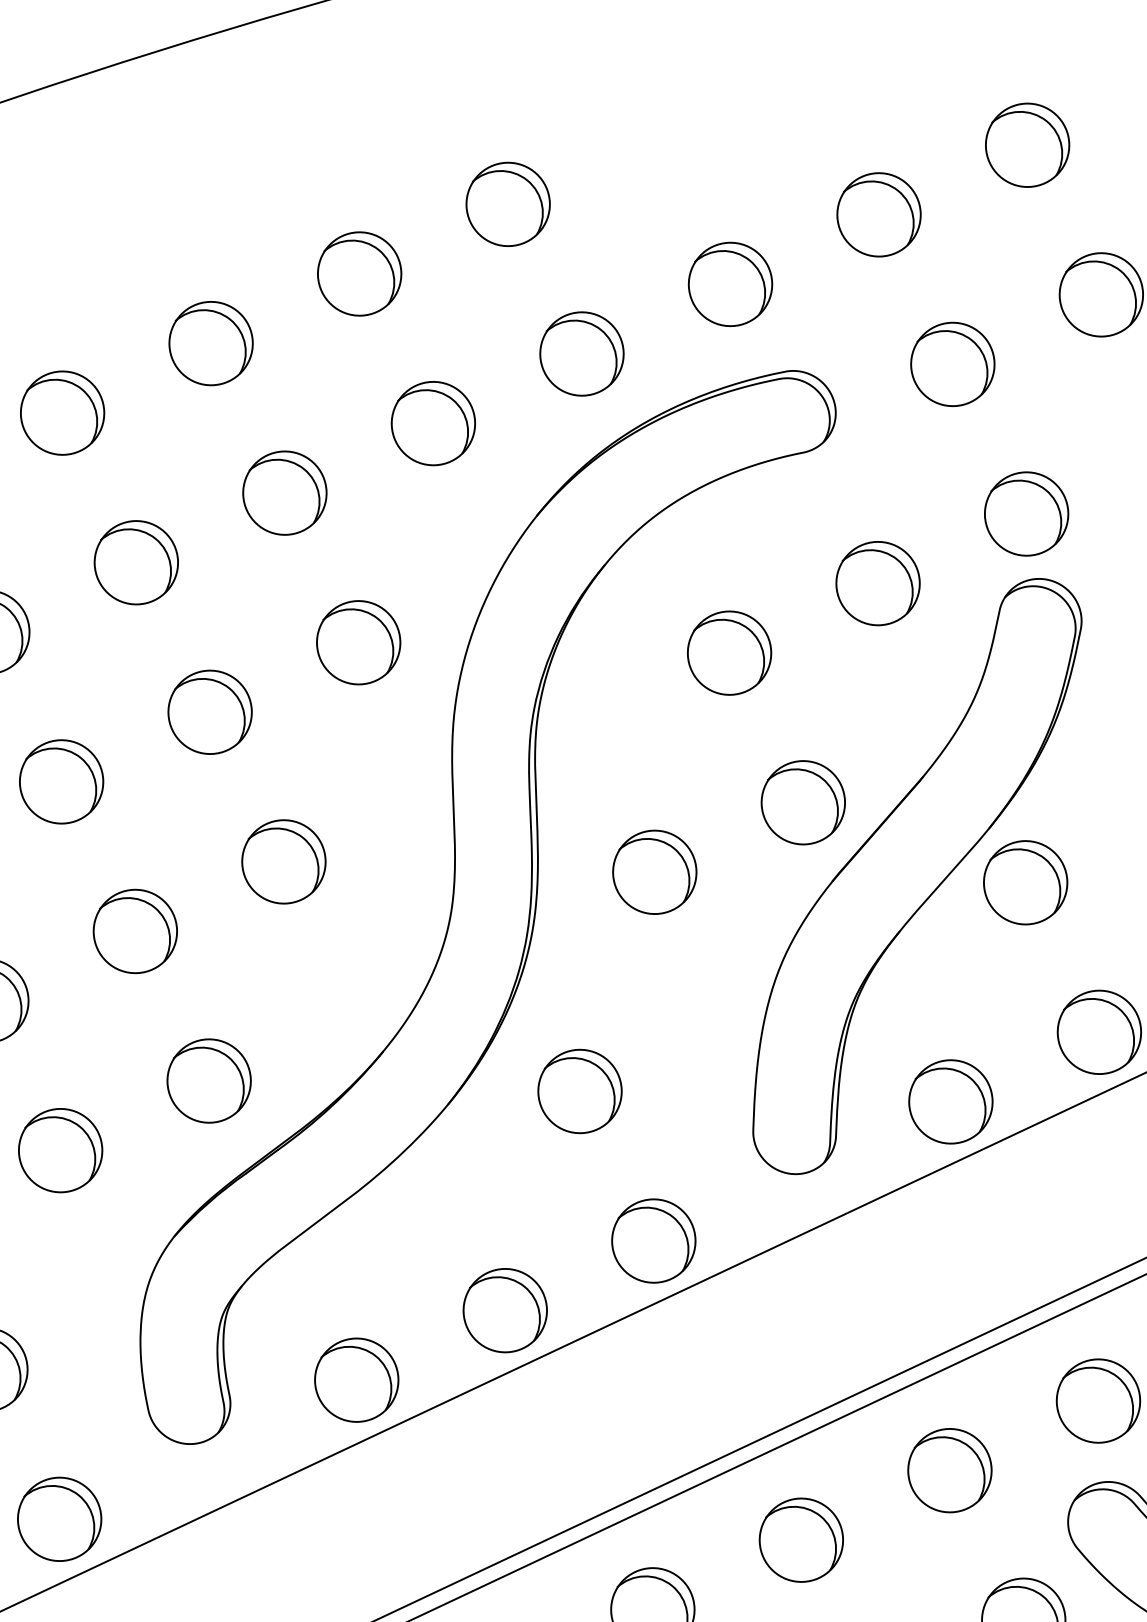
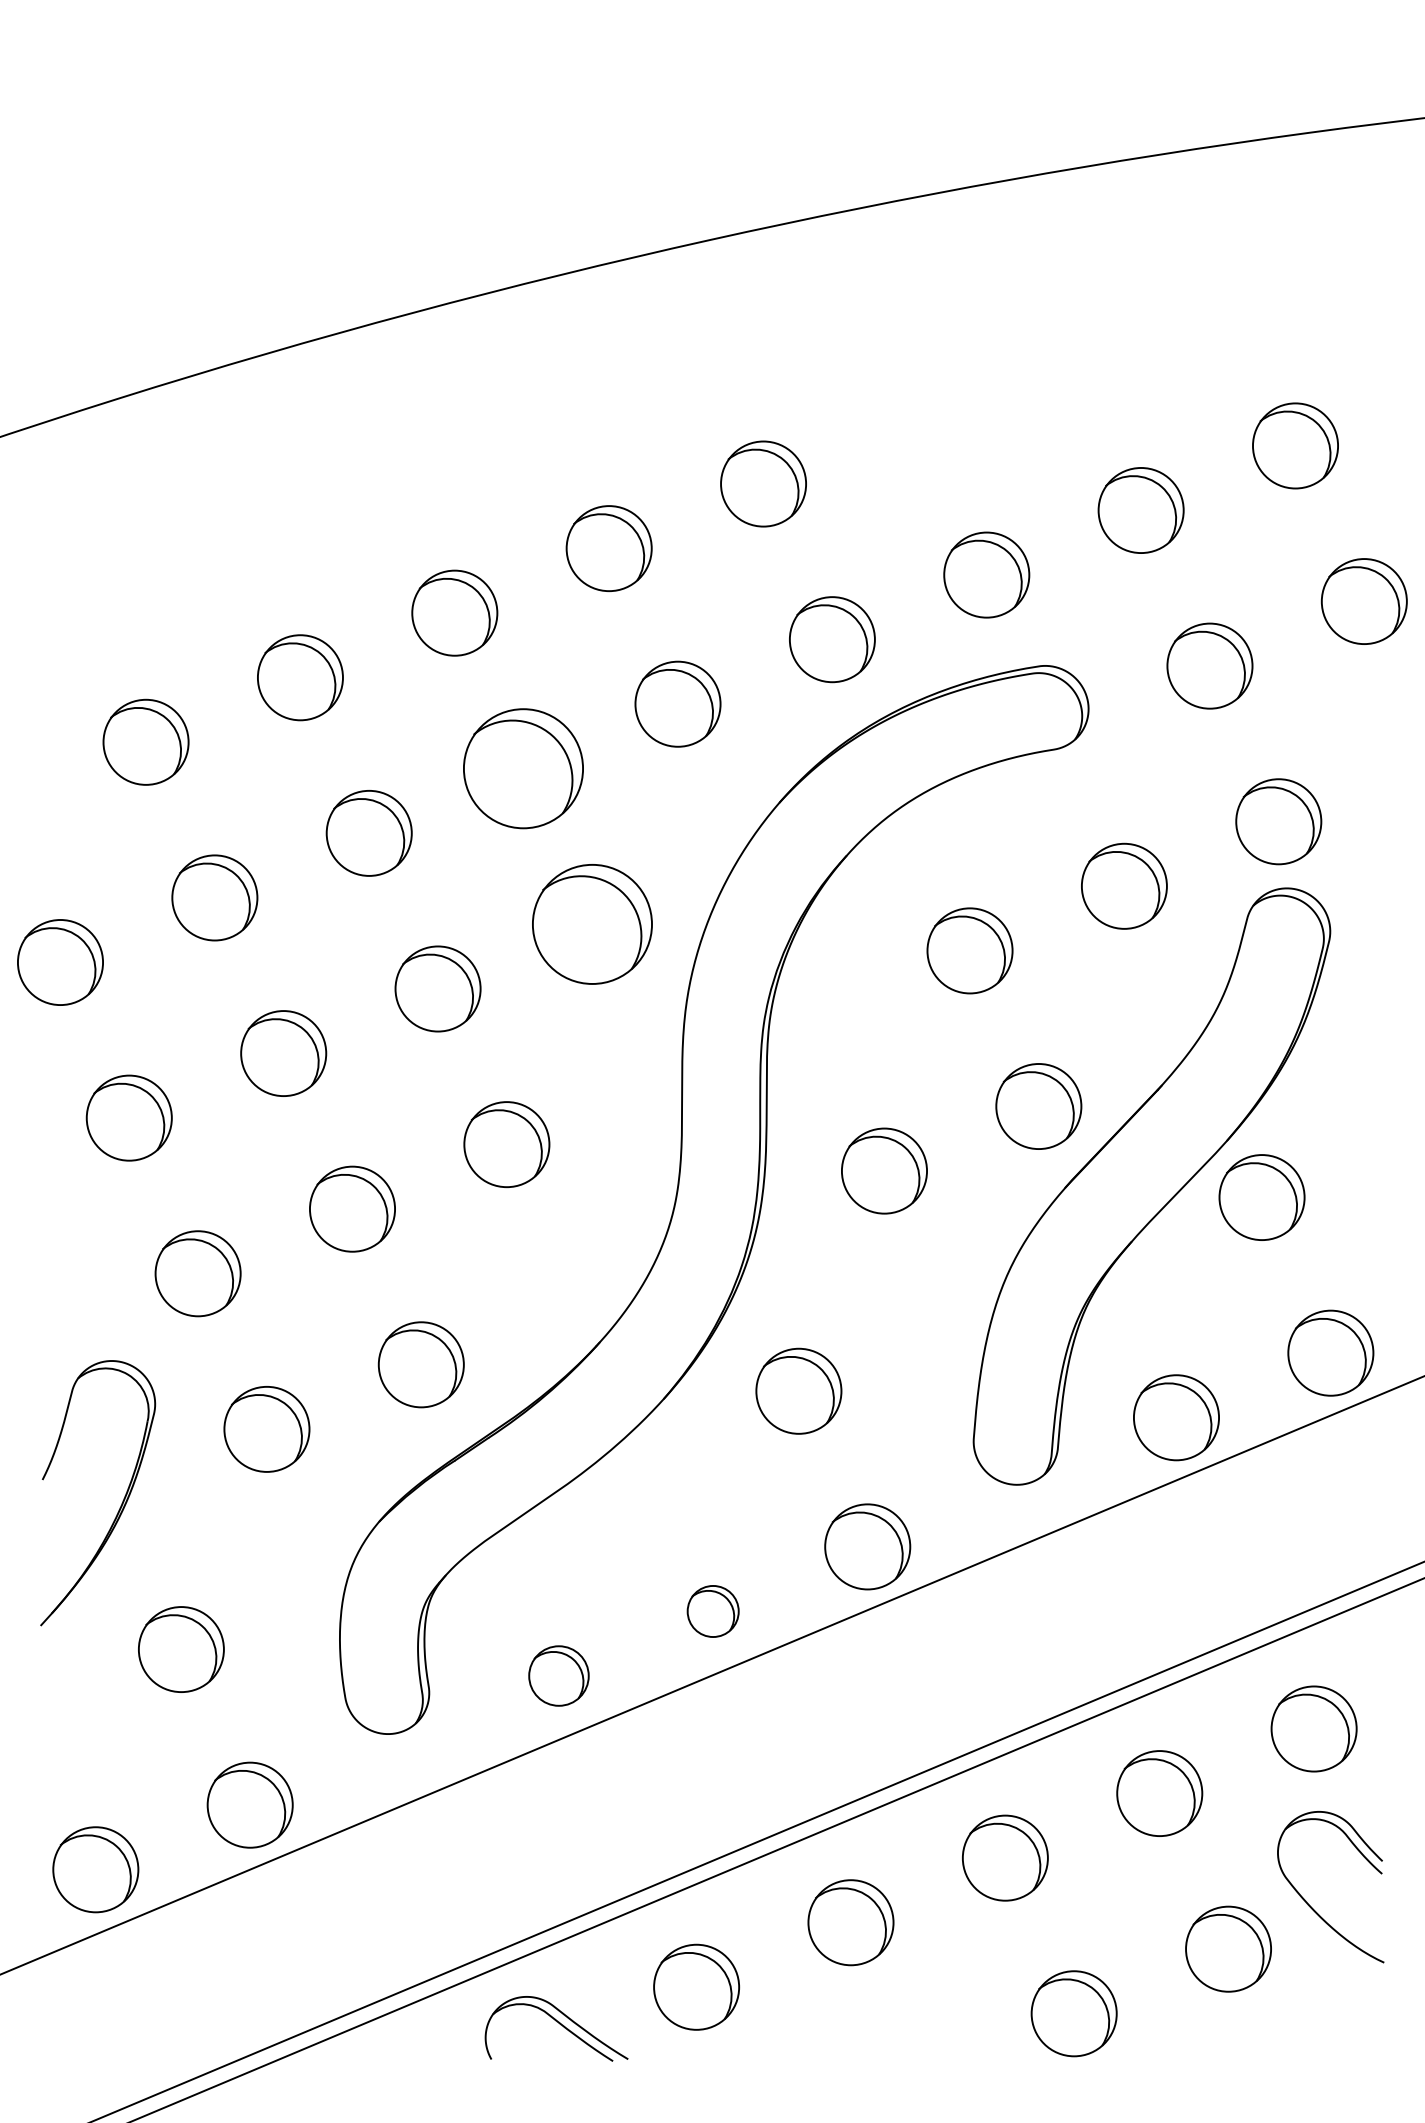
part: (284, 492) -> (523, 768), size x1.4
part: (358, 642) -> (592, 924), size x1.4
part: (504, 1310) -> (712, 1611), size x0.6
part: (356, 1379) -> (558, 1675), size x0.7

